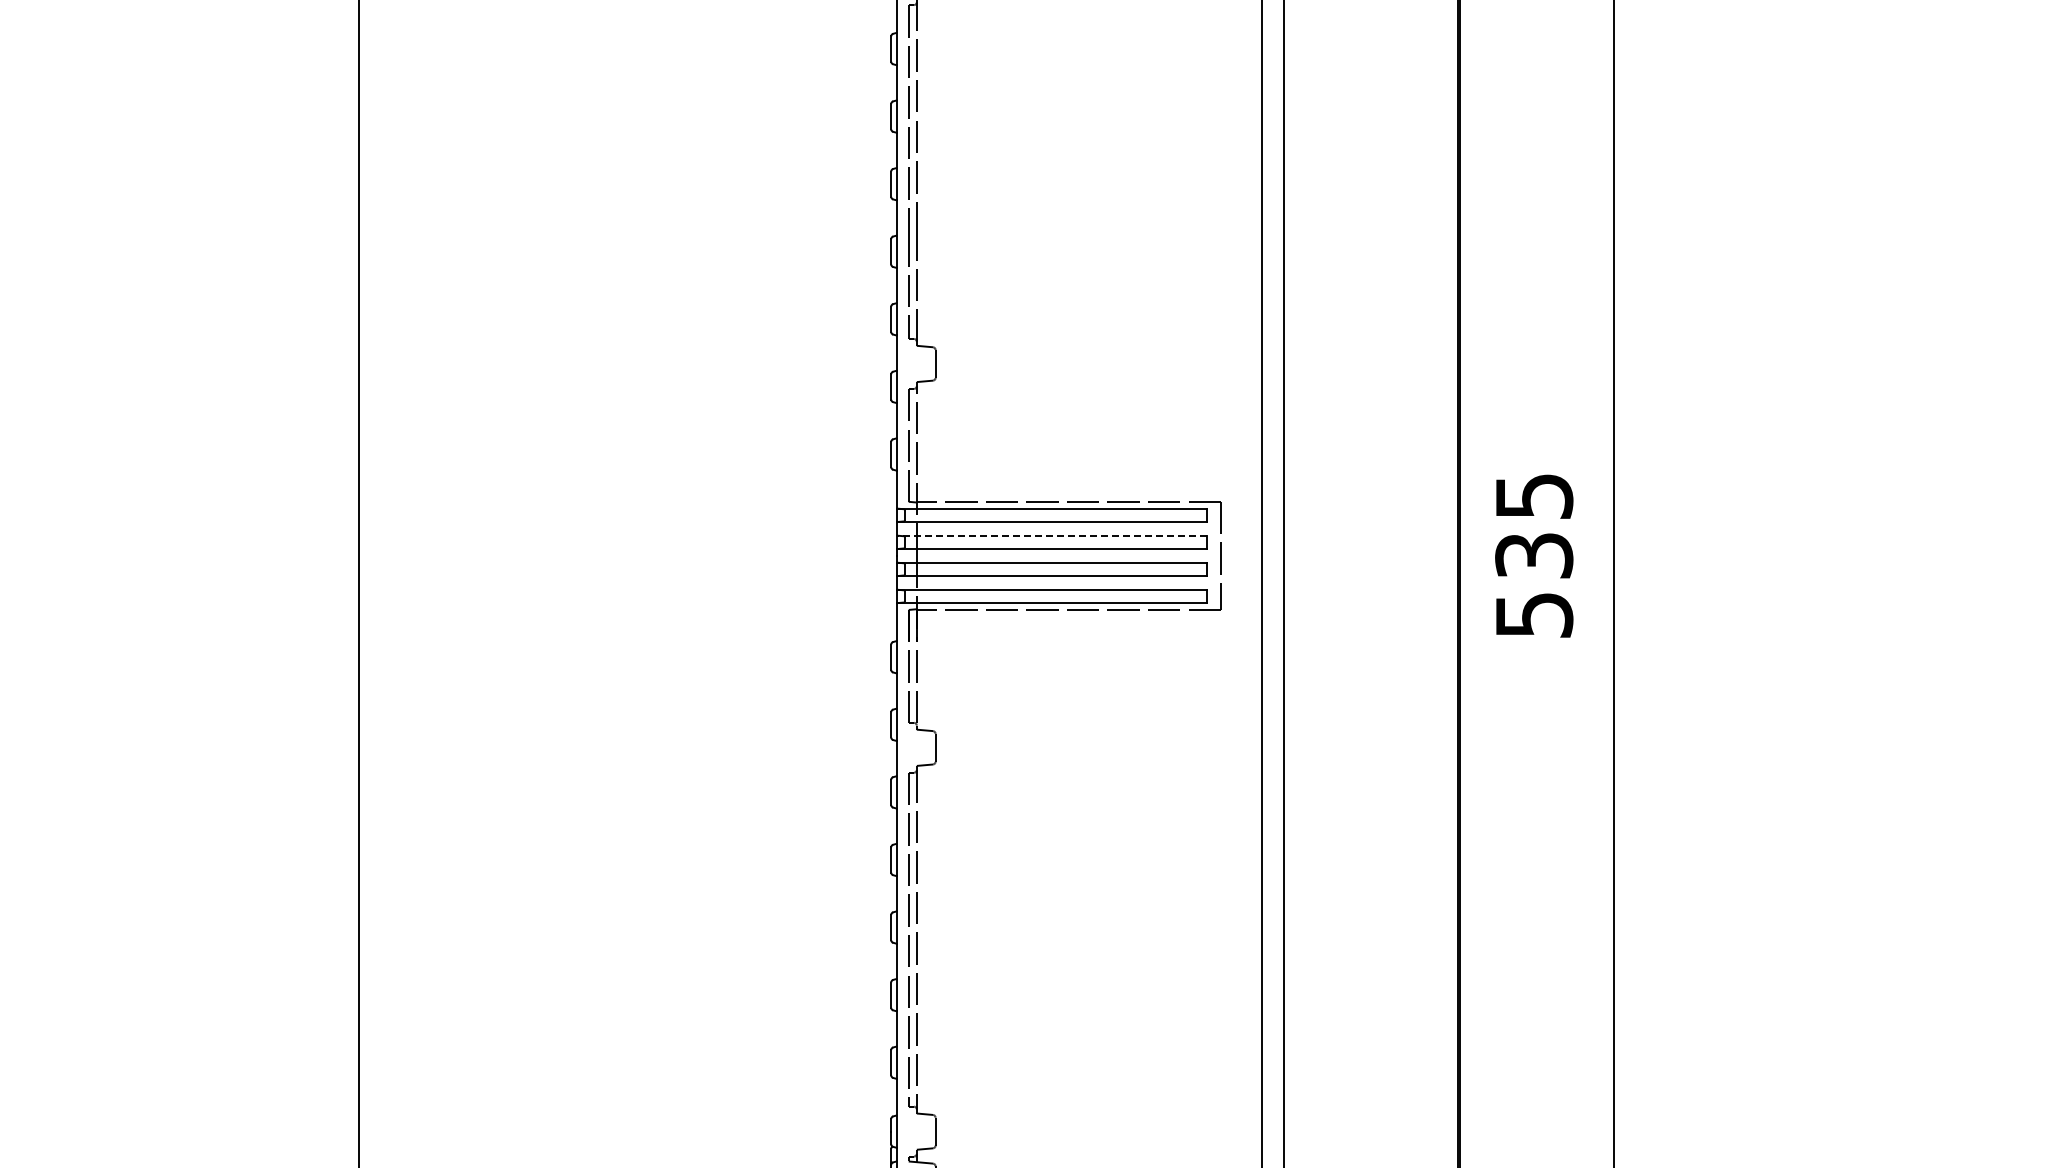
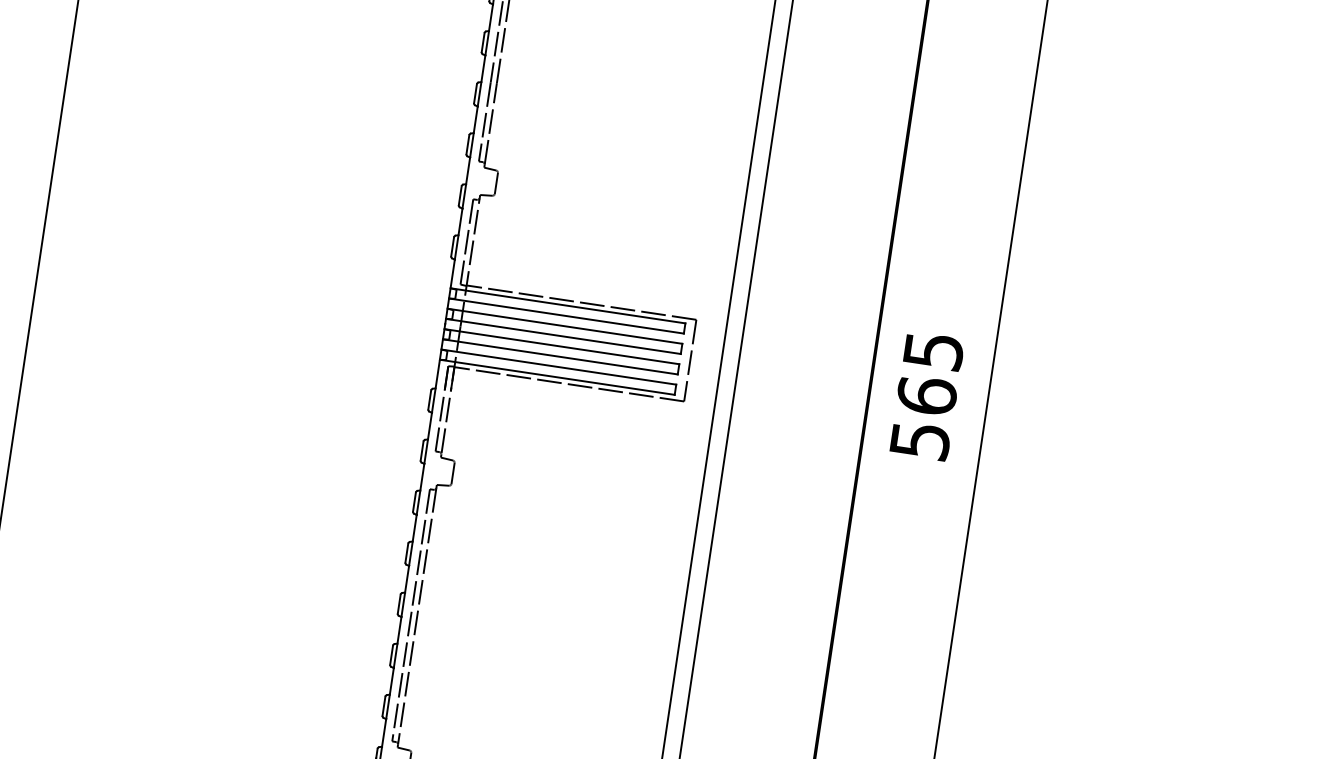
line: (1051, 535) -> (564, 326), dashed -> solid
text: (1534, 554) -> (927, 395), 535 -> 565

